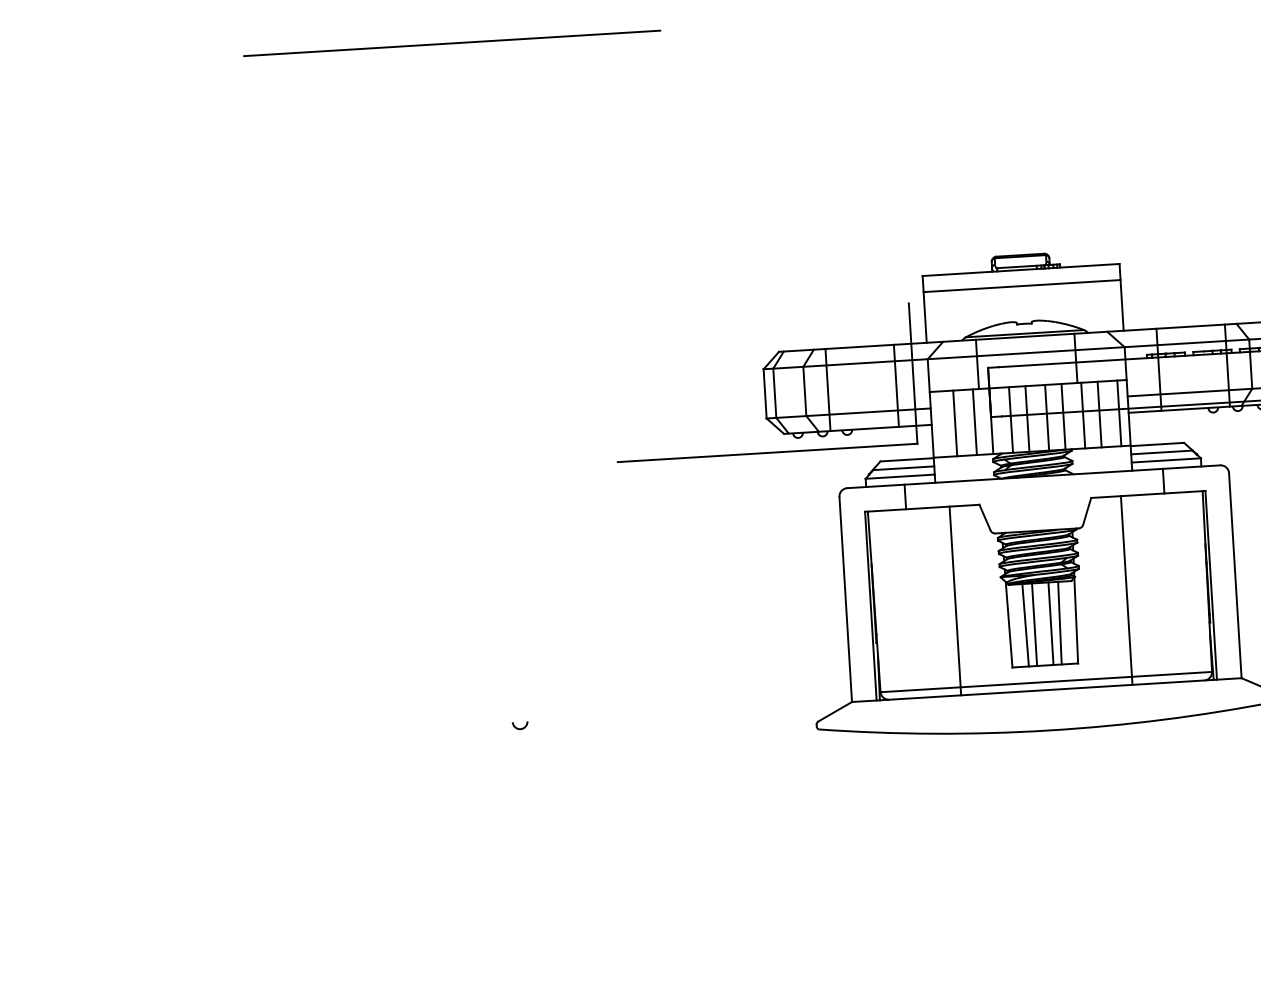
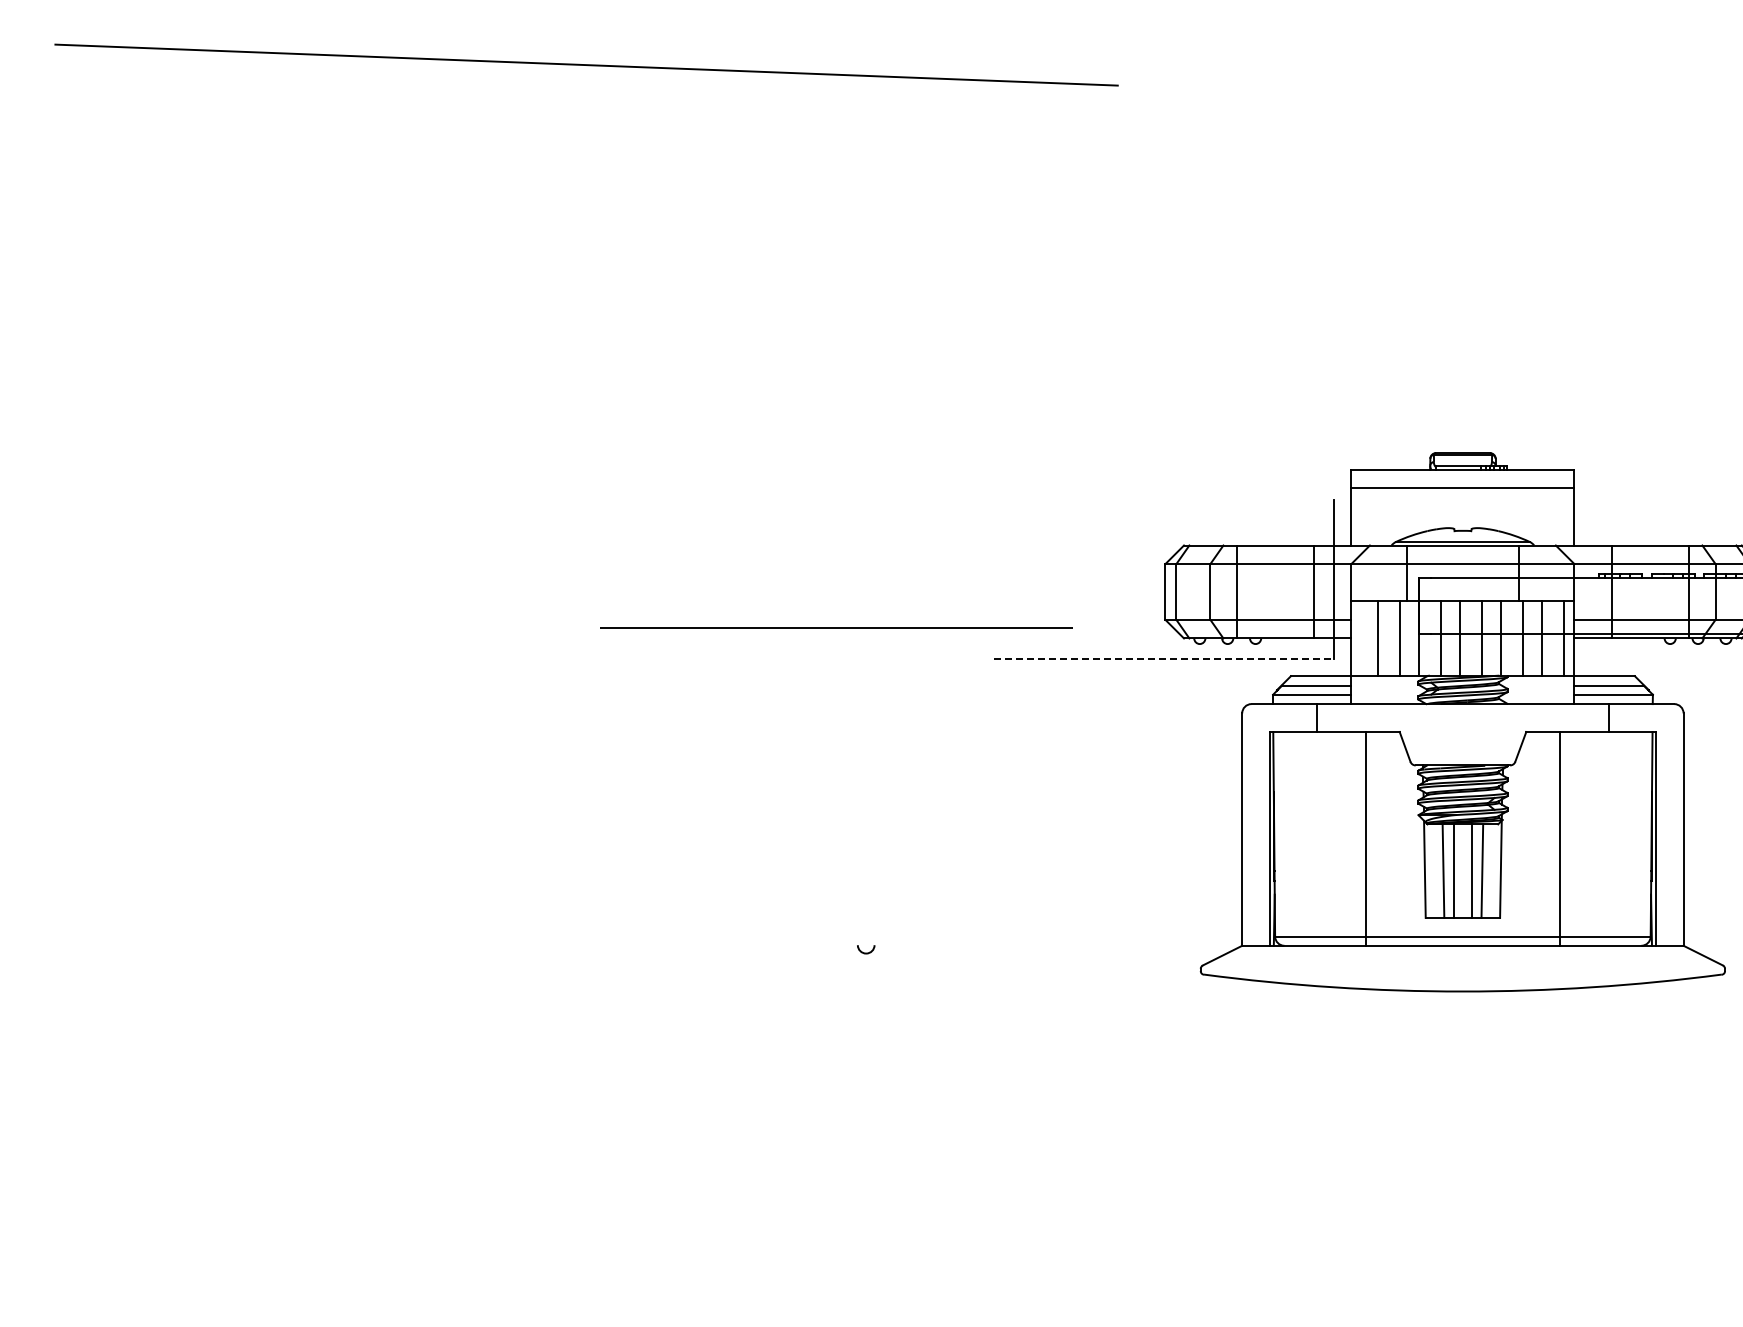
line: (452, 43) -> (836, 627), moved
line: (767, 452) -> (1164, 658), solid -> dashed

